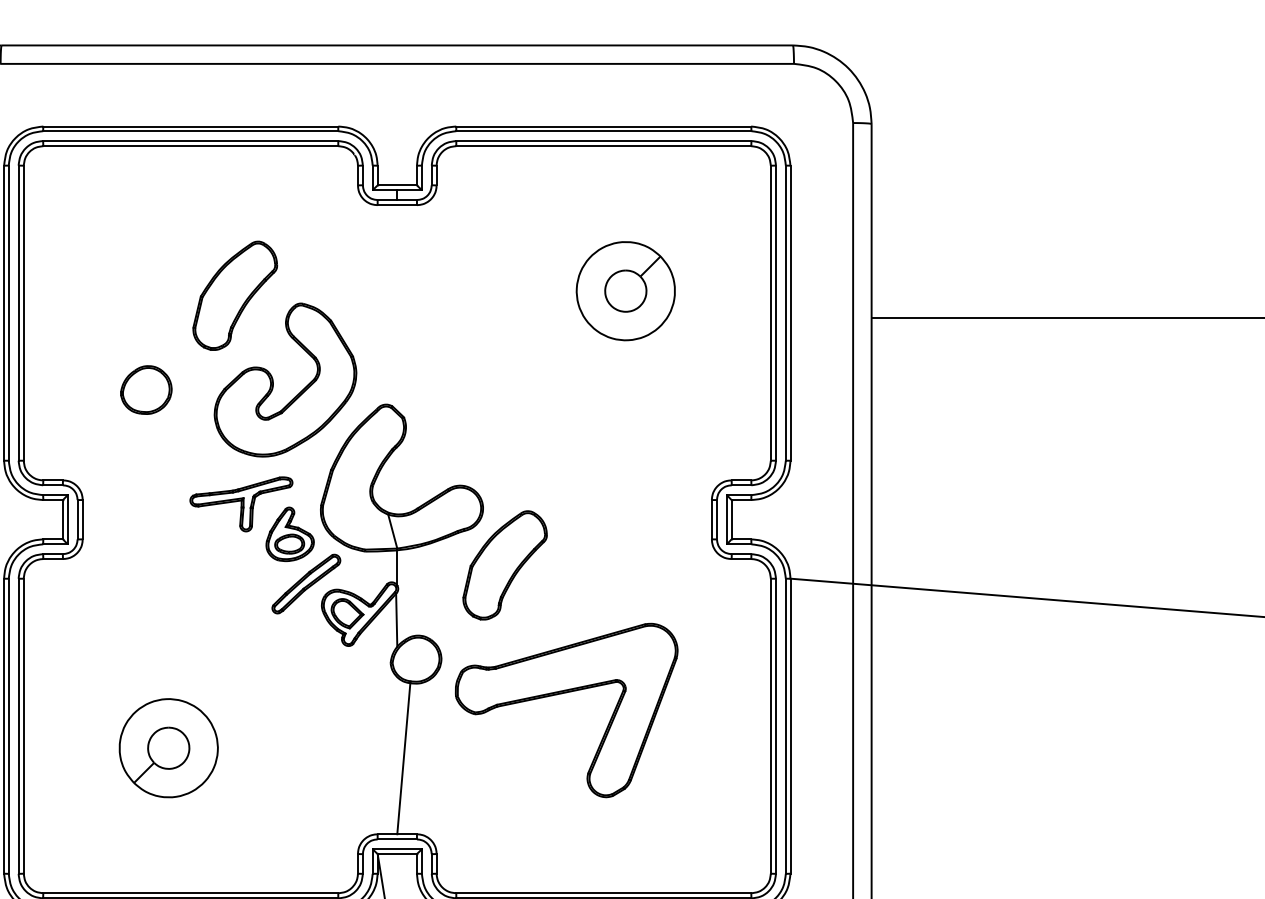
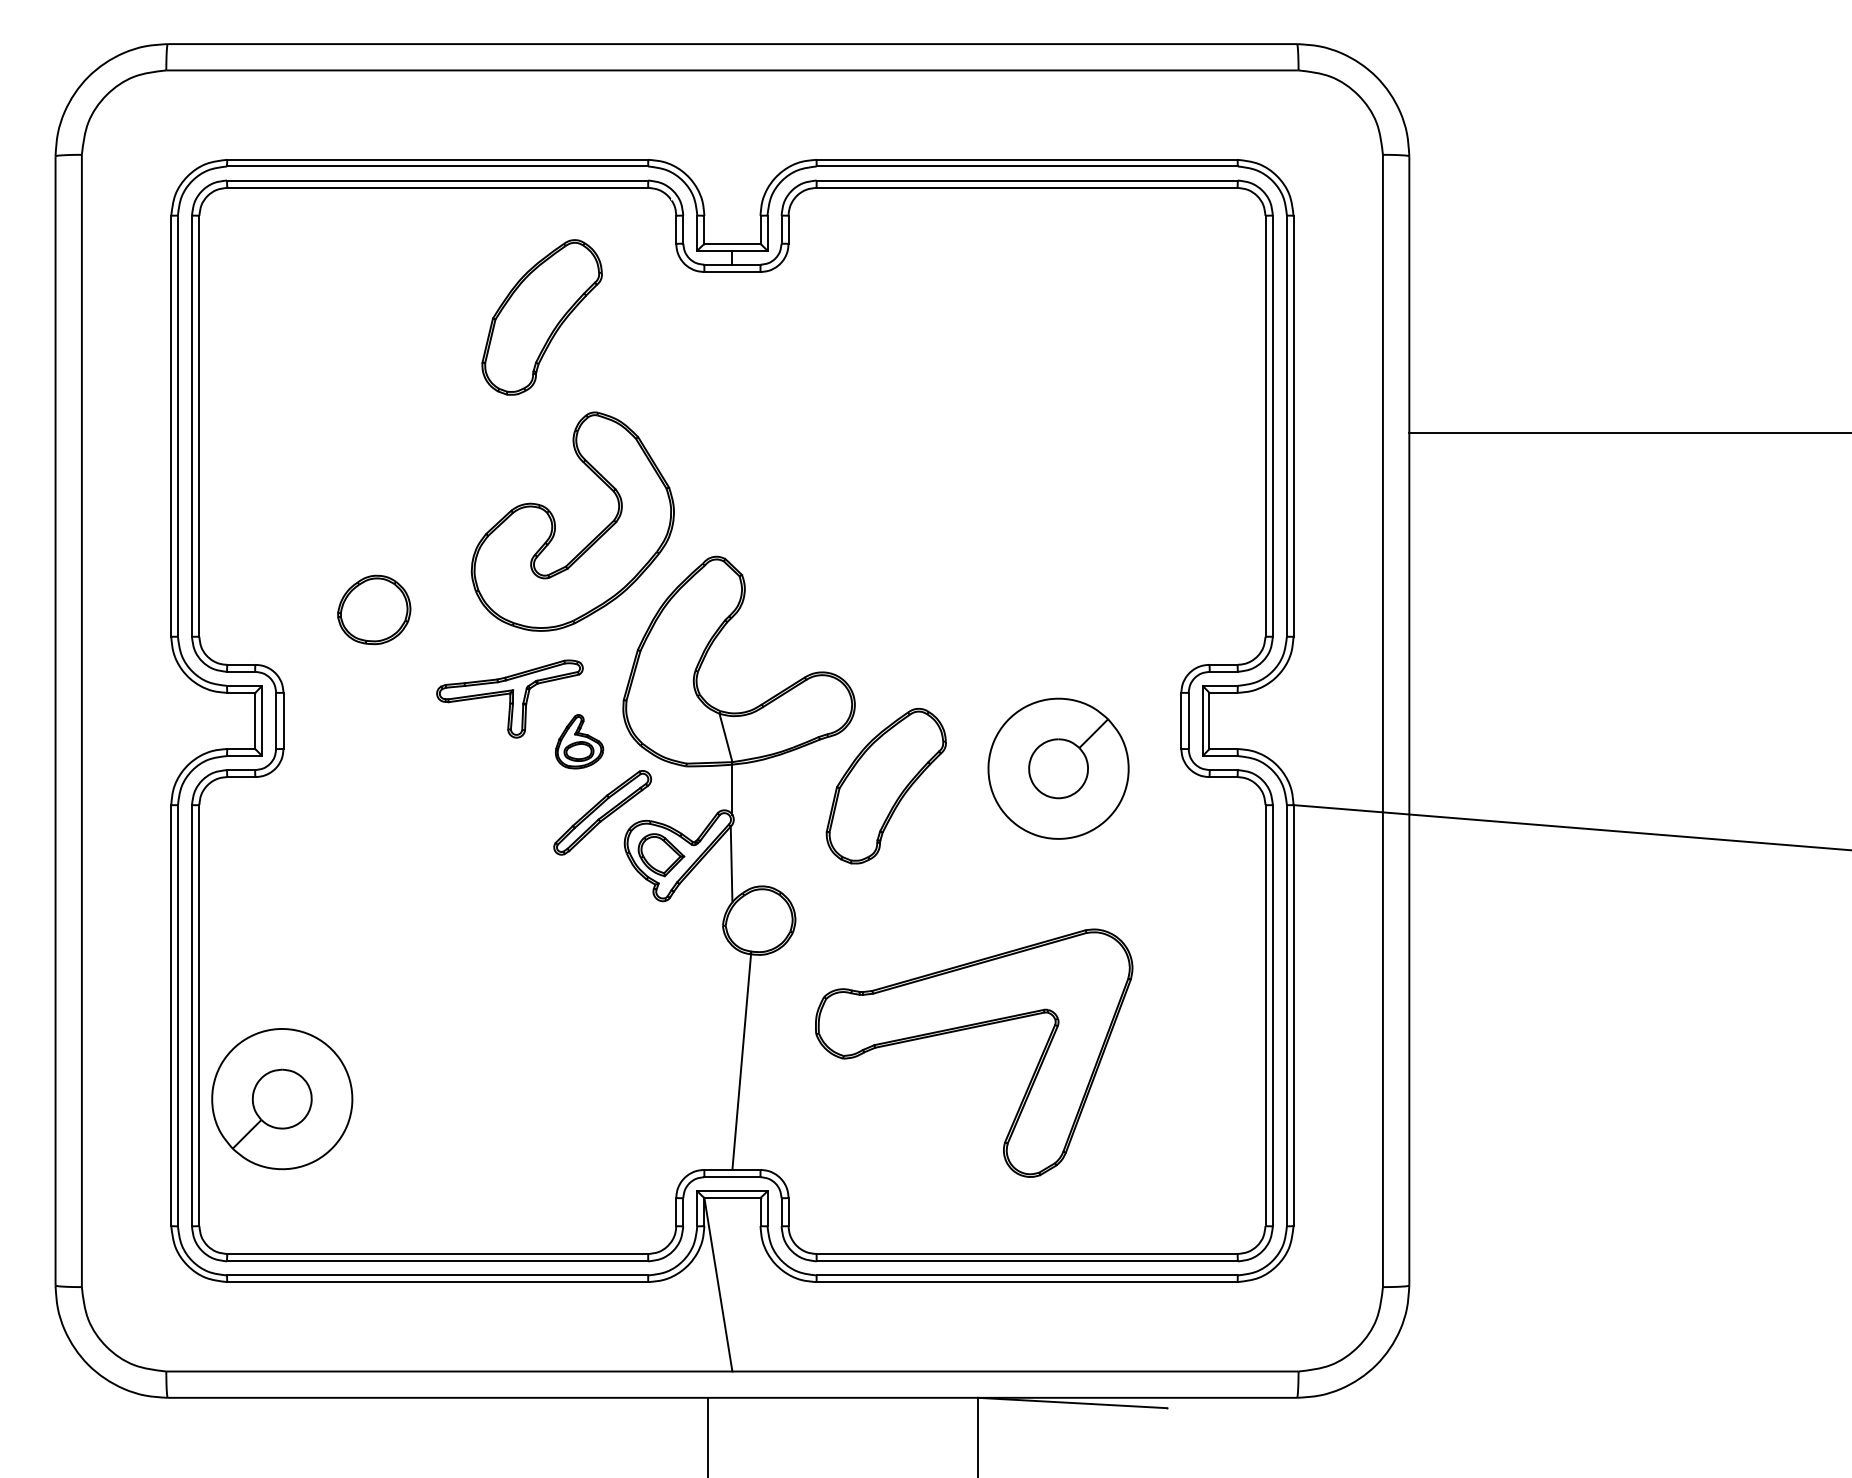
part: (625, 290) -> (1058, 768), moved
part: (234, 295) -> (541, 317), moved
part: (146, 389) -> (374, 609), moved
part: (290, 534) -> (579, 741), size x0.7
part: (563, 693) -> (969, 1029), moved
part: (168, 748) -> (282, 1099), moved

